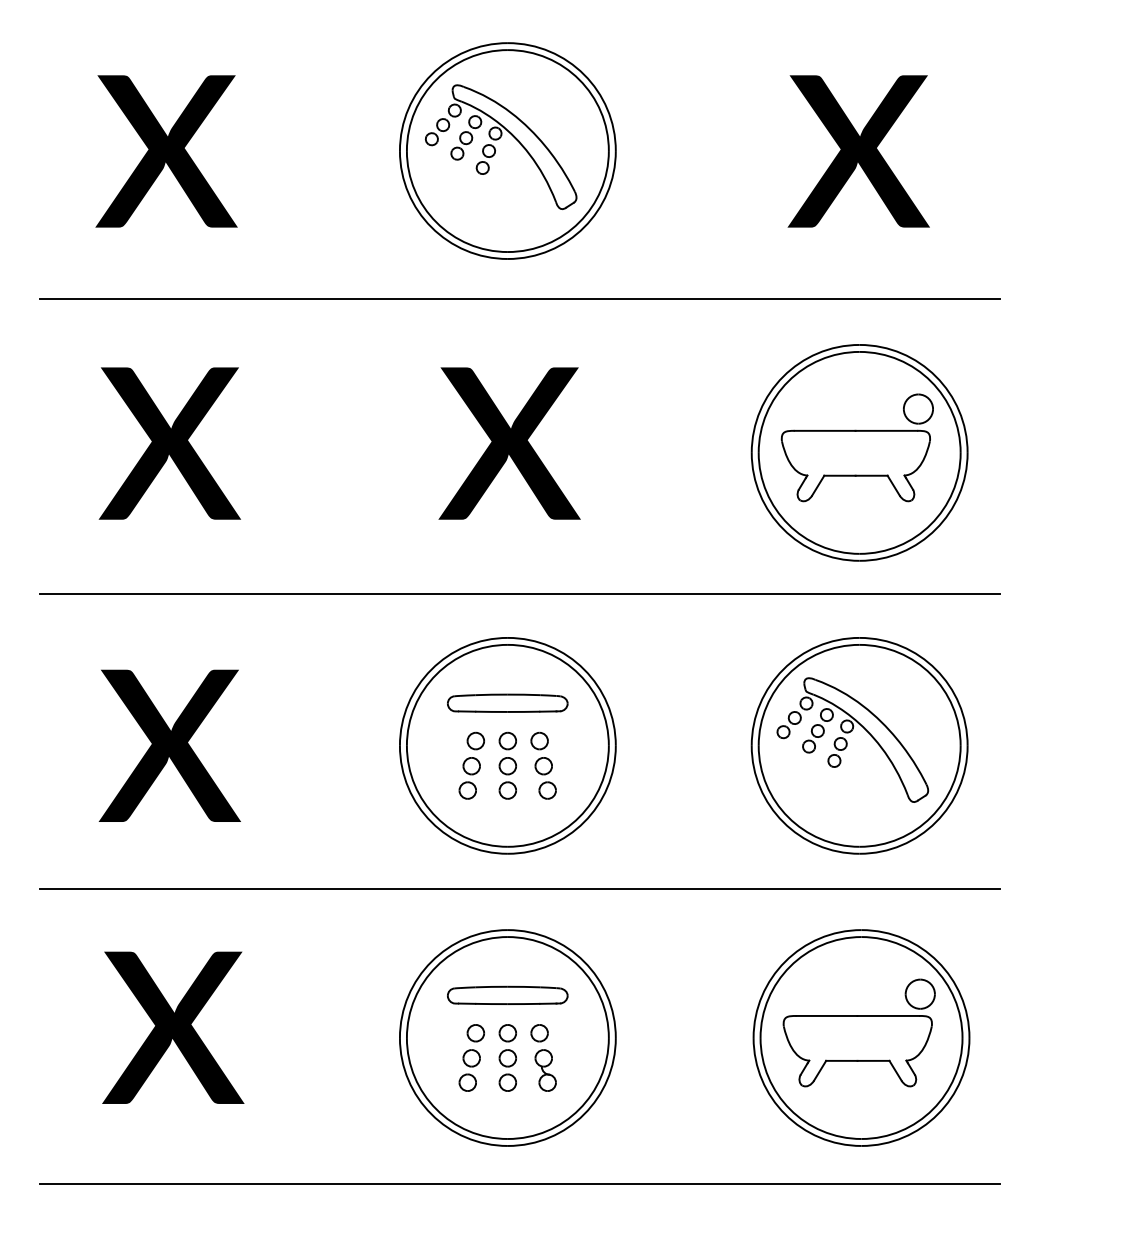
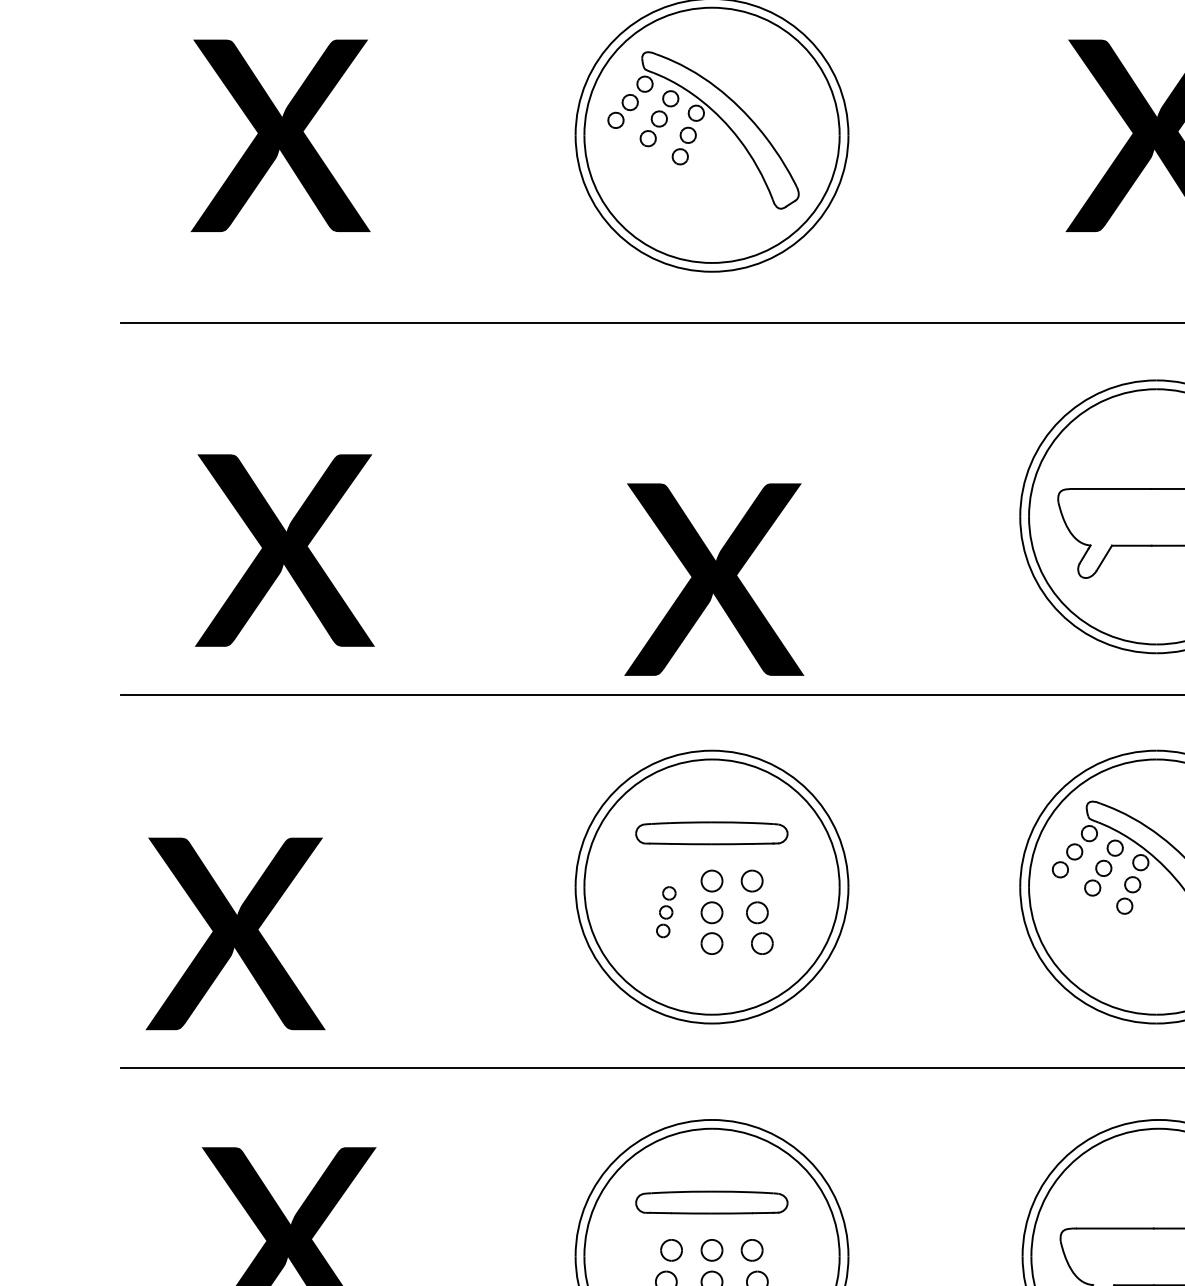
text: (169, 443) -> (284, 550), moved
text: (509, 443) -> (714, 579), moved
text: (169, 745) -> (235, 933), moved
part: (471, 765) -> (666, 911), size x0.6

